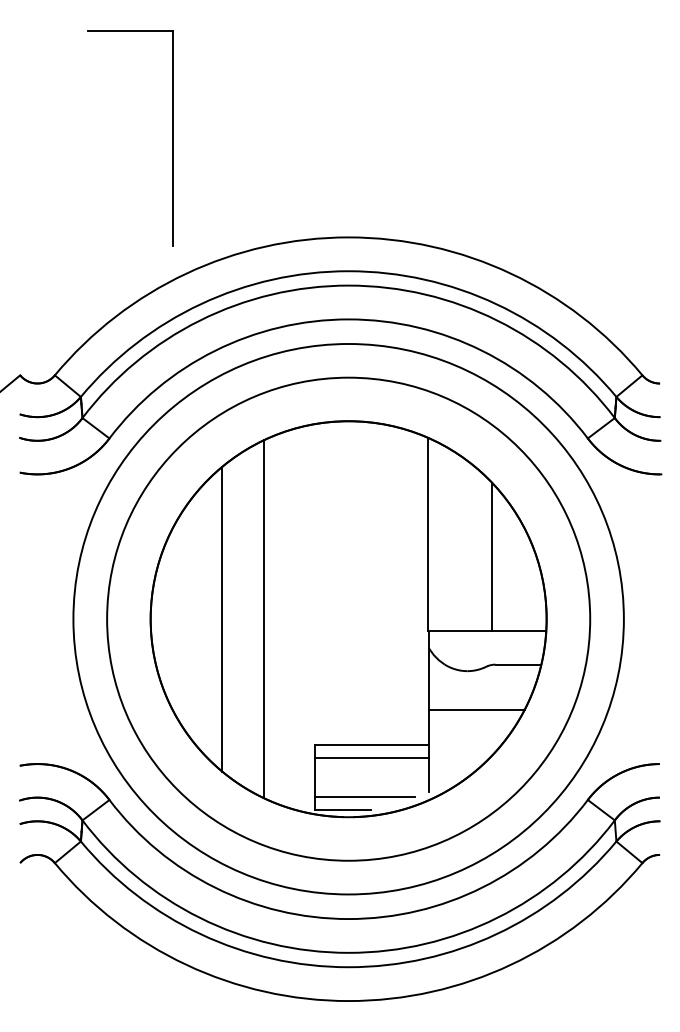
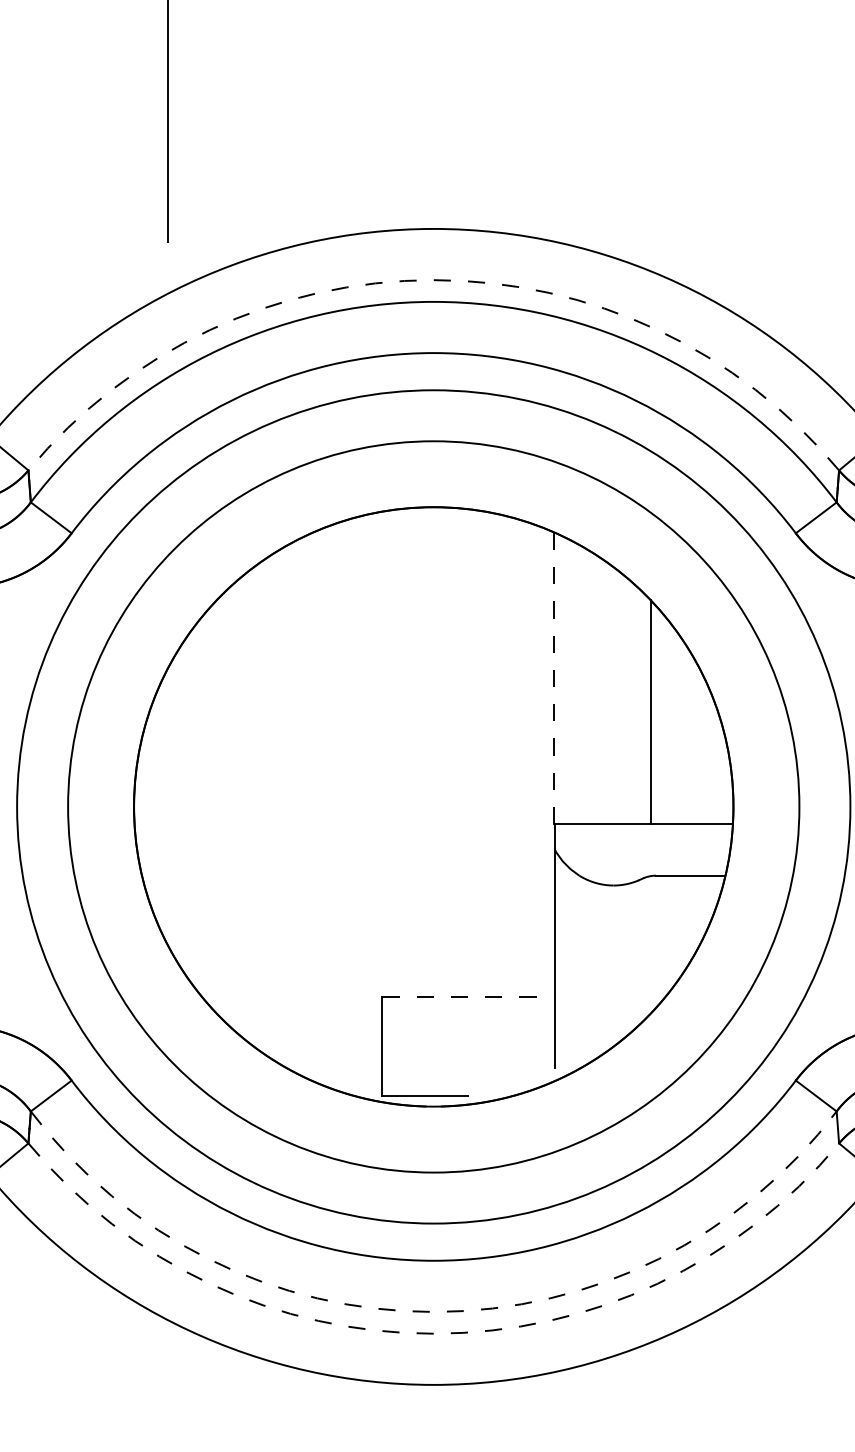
arc: (348, 271) -> (433, 280), solid -> dashed
line: (427, 533) -> (553, 677), solid -> dashed
line: (222, 618) -> (242, 805), removed
line: (263, 619) -> (304, 807), removed
line: (476, 709) -> (627, 943), removed
line: (372, 744) -> (469, 996), solid -> dashed
line: (371, 758) -> (468, 1017), removed
line: (364, 797) -> (457, 1076), removed
arc: (348, 952) -> (433, 1311), solid -> dashed
arc: (348, 967) -> (433, 1334), solid -> dashed

